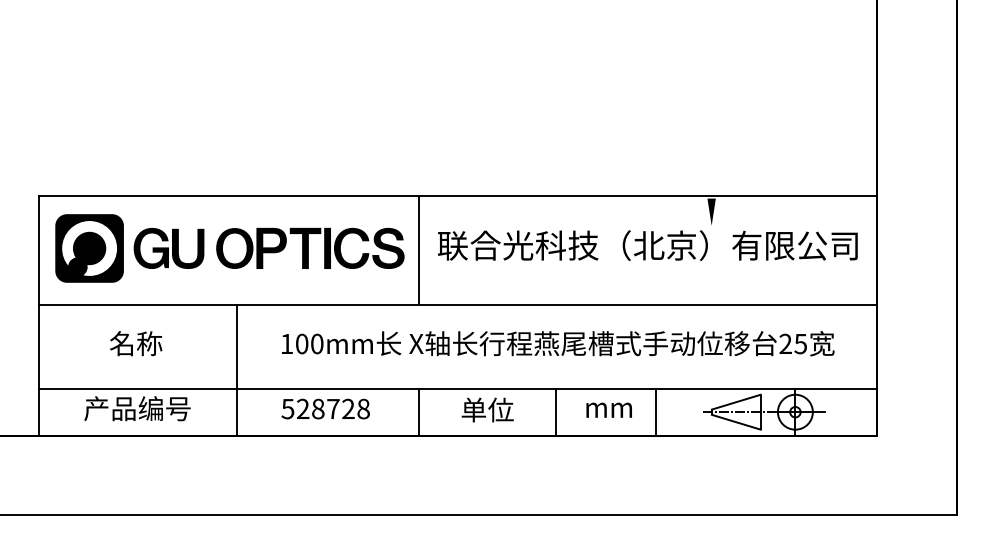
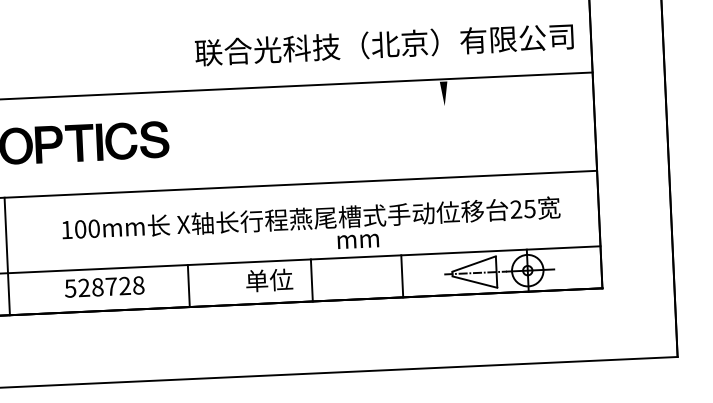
text: (647, 245) -> (384, 44), moved
line: (419, 250) -> (182, 140), removed
line: (236, 370) -> (7, 256), moved
text: (487, 409) -> (269, 279), moved
text: (608, 409) -> (357, 240), moved

